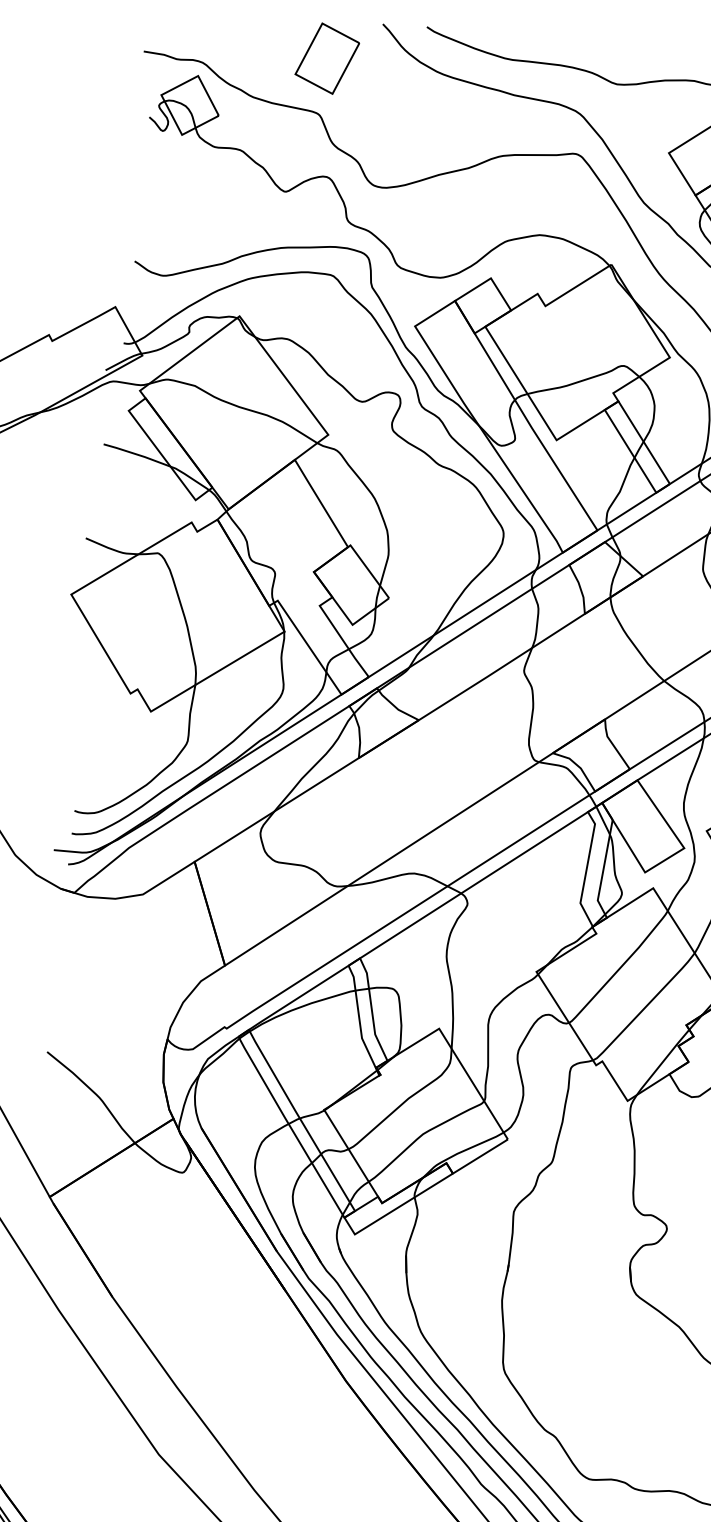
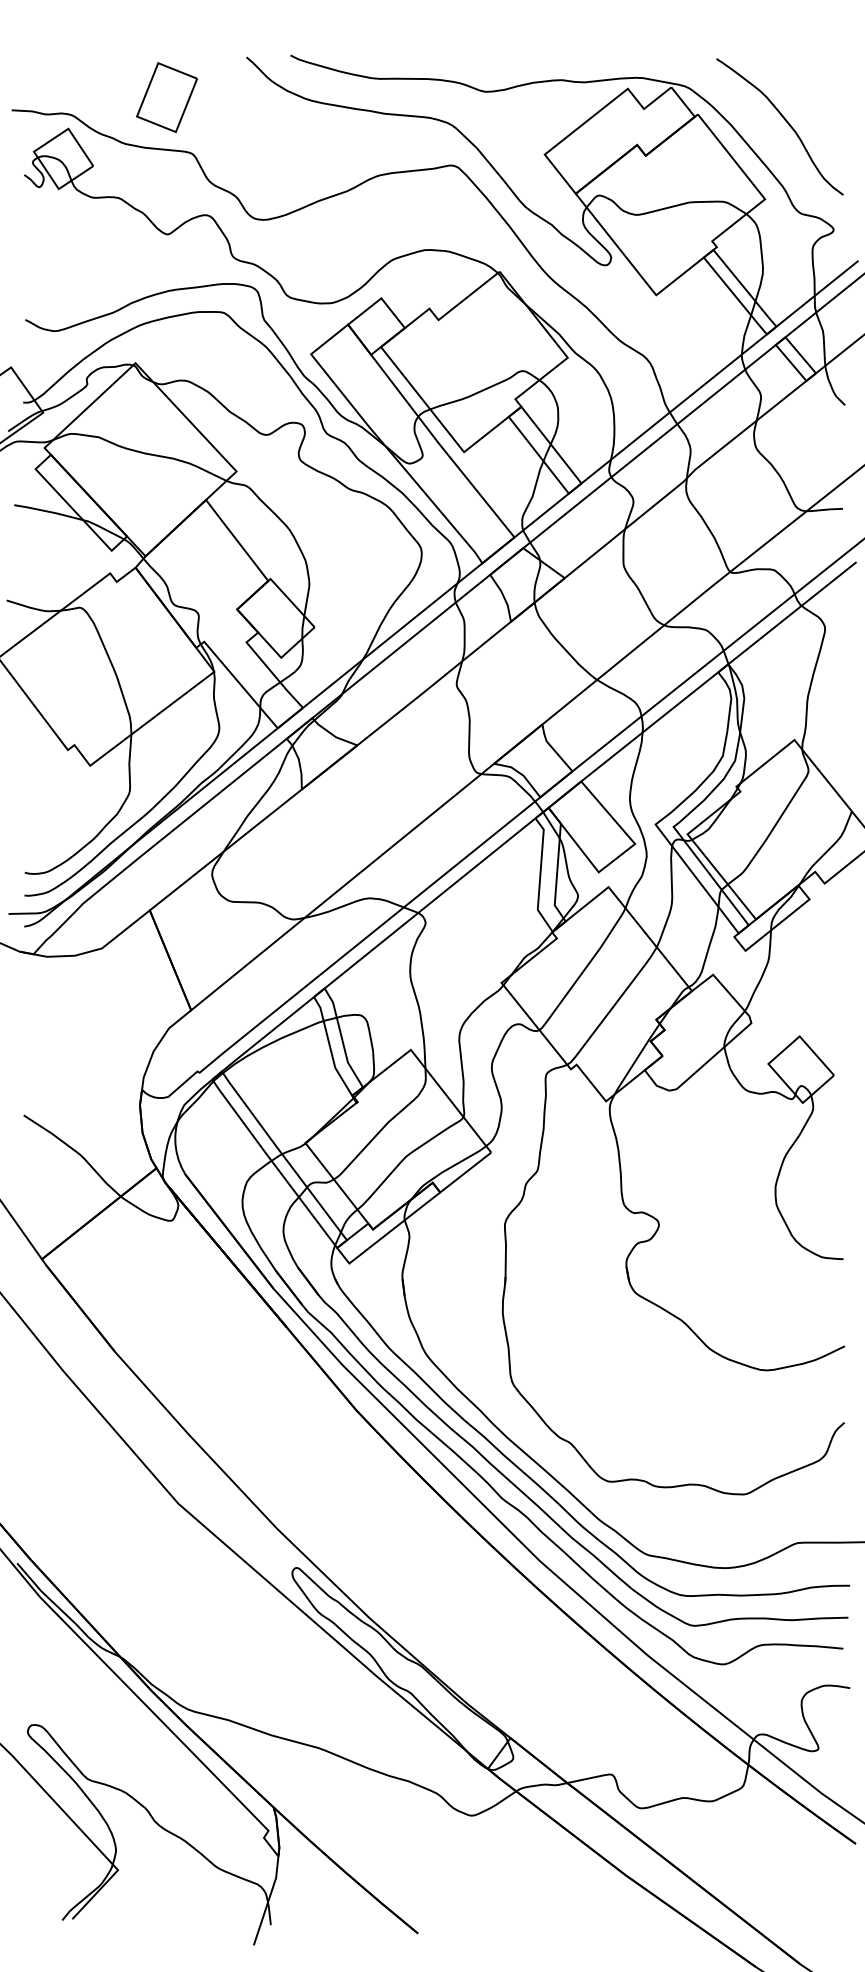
part: (326, 58) -> (166, 97), moved

